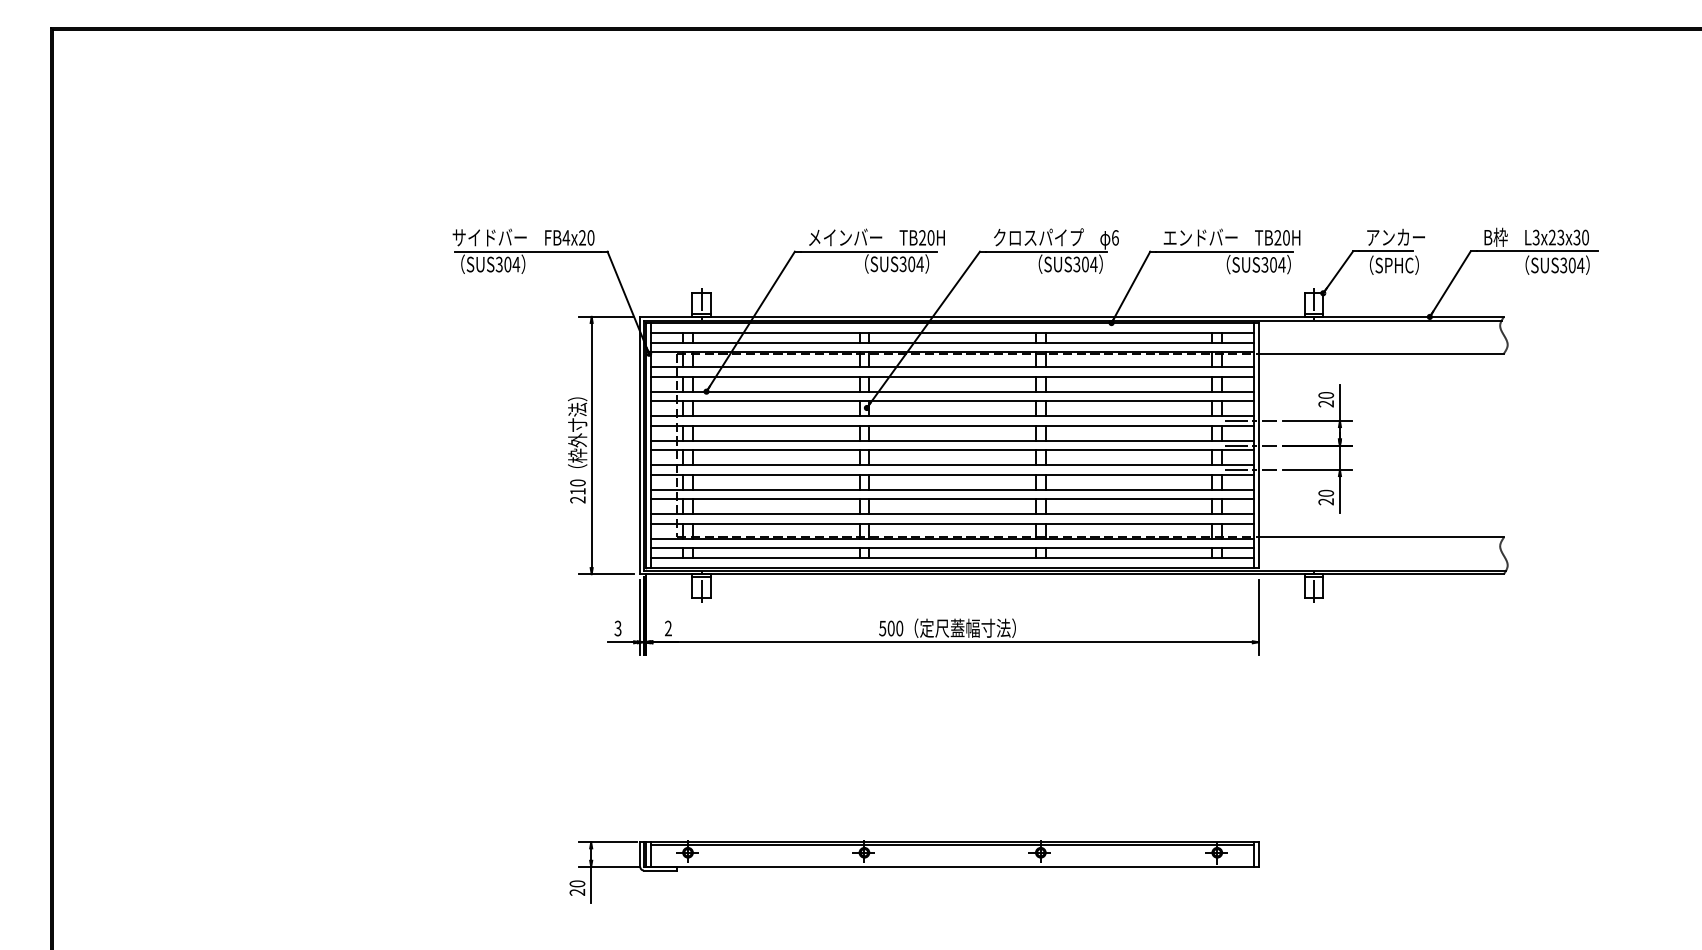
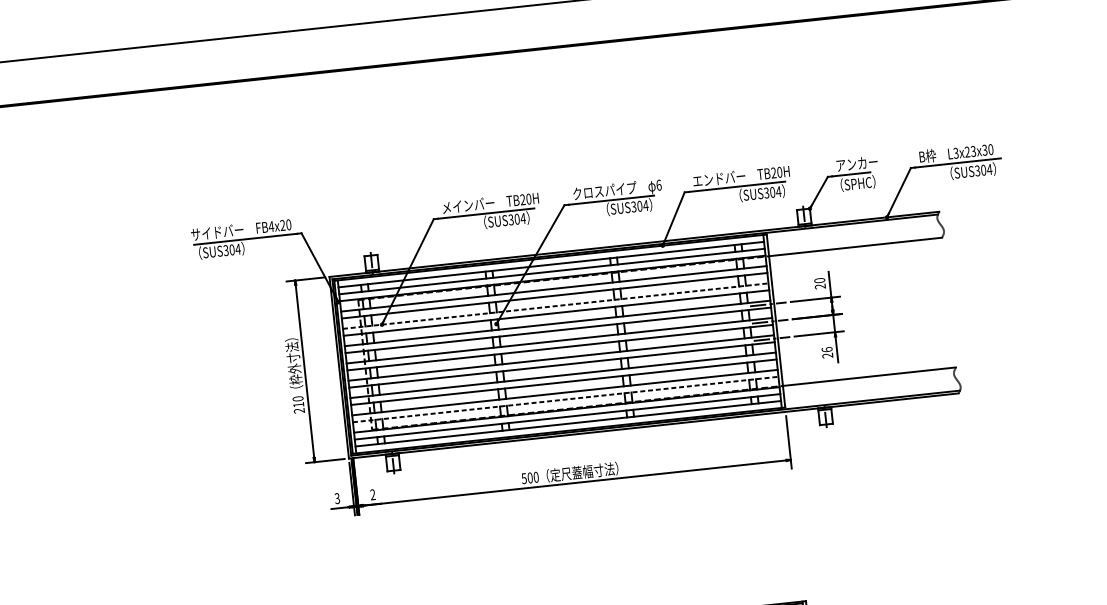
line: (953, 391) -> (556, 305), solid -> dashed
text: (1325, 492) -> (826, 349), 20 -> 26
line: (953, 523) -> (566, 399), solid -> dashed

